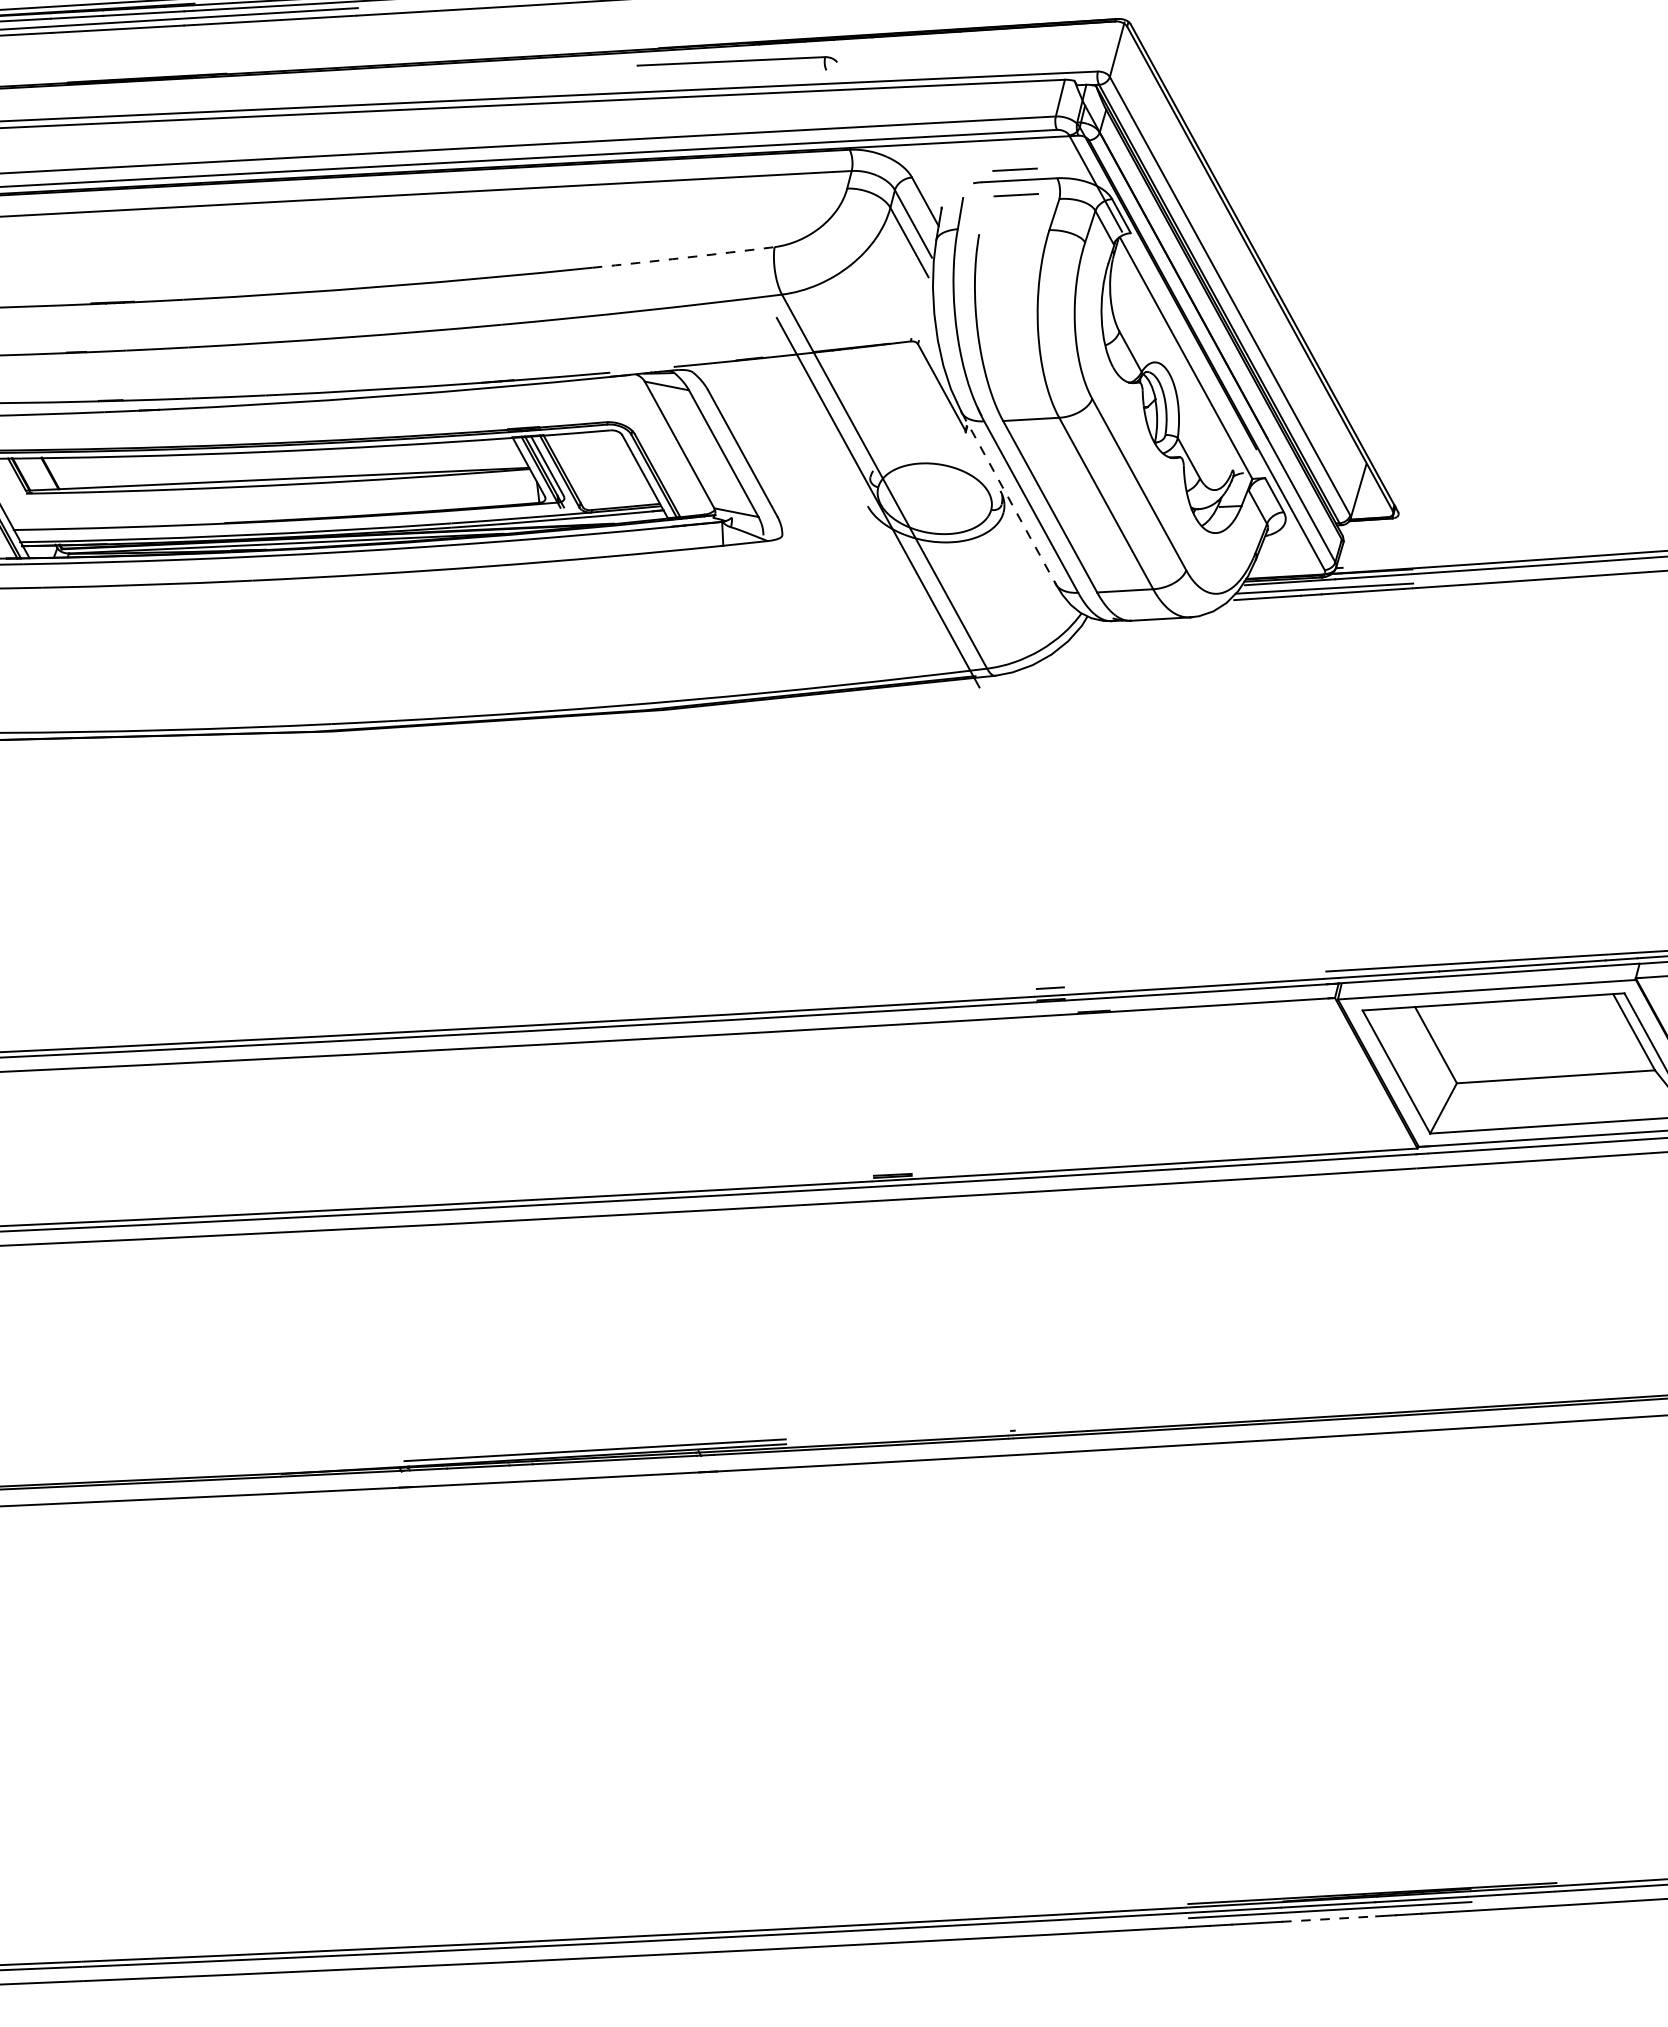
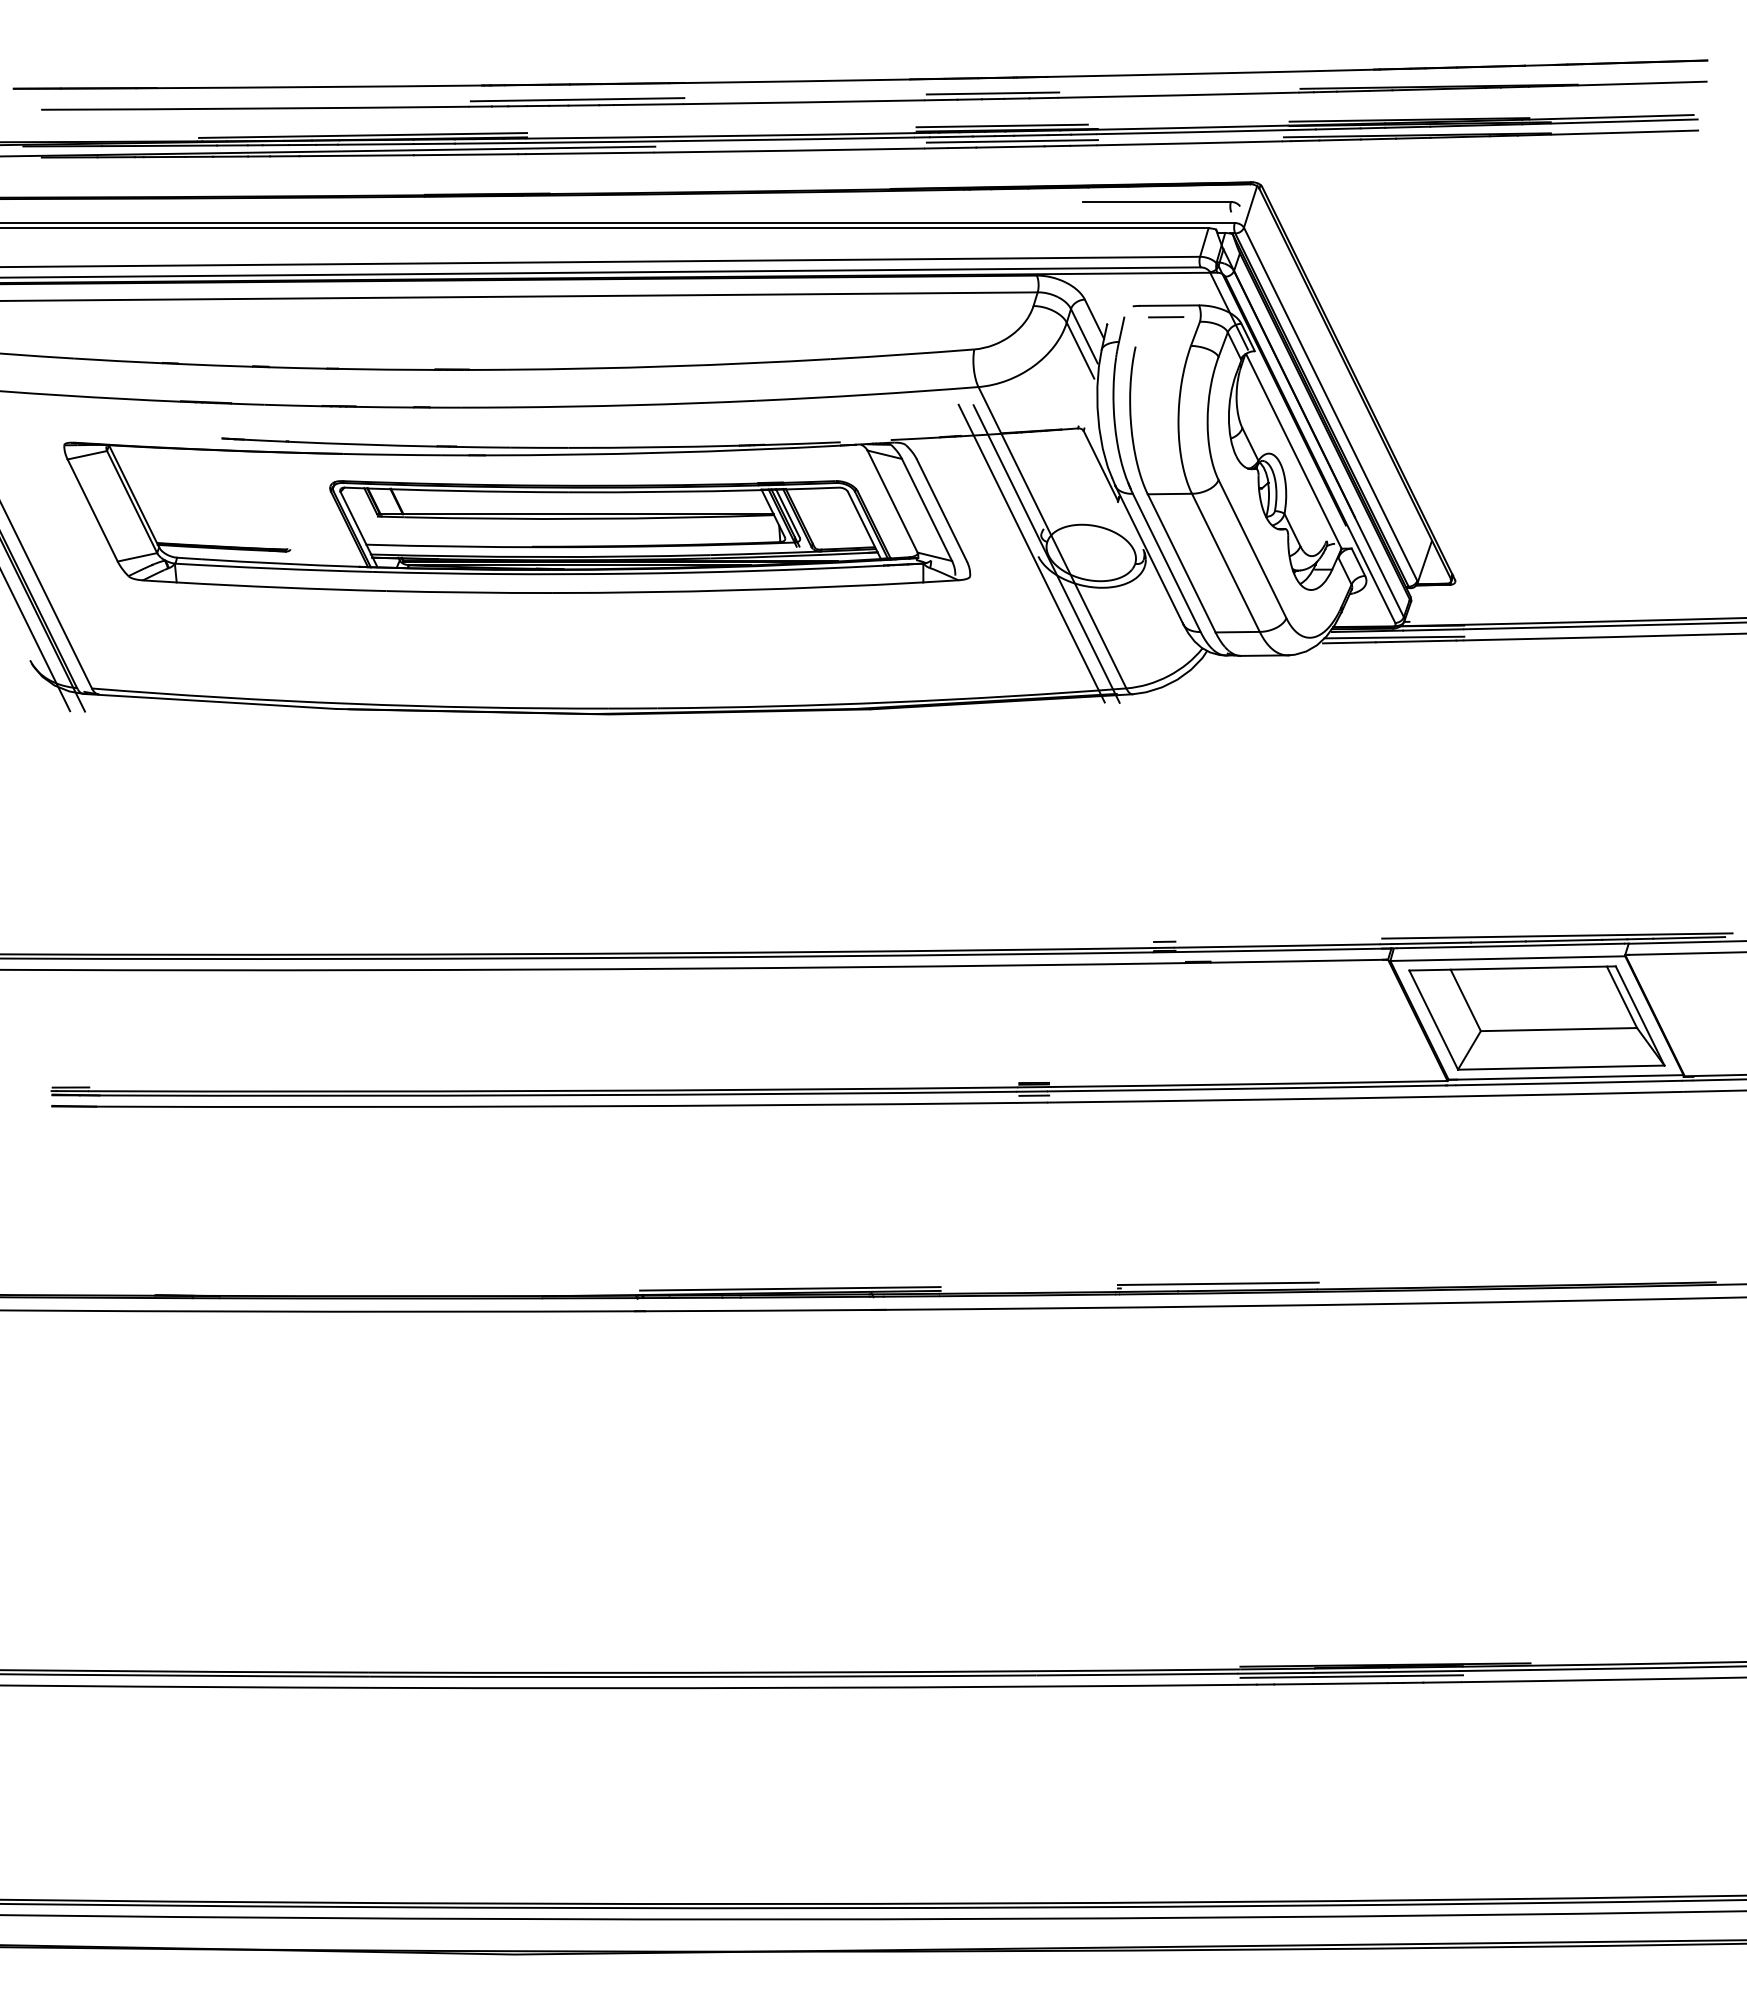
part: (737, 66) -> (1161, 206), moved
line: (1015, 170) -> (1166, 297), removed
arc: (683, 257) -> (902, 354), dashed -> solid
line: (1008, 498) -> (1149, 555), dashed -> solid
line: (858, 502) -> (1031, 553), added
line: (893, 1190) -> (1034, 1095), added
line: (1137, 1418) -> (1217, 1283), added
line: (1330, 1918) -> (1351, 1683), dashed -> solid

